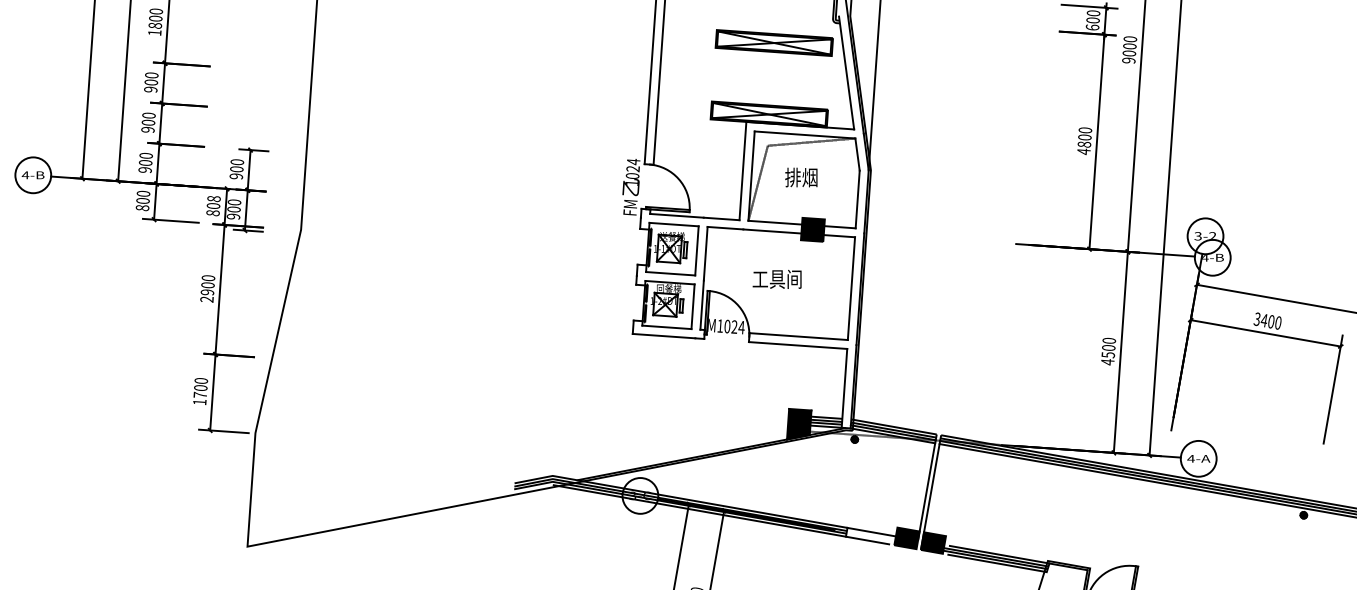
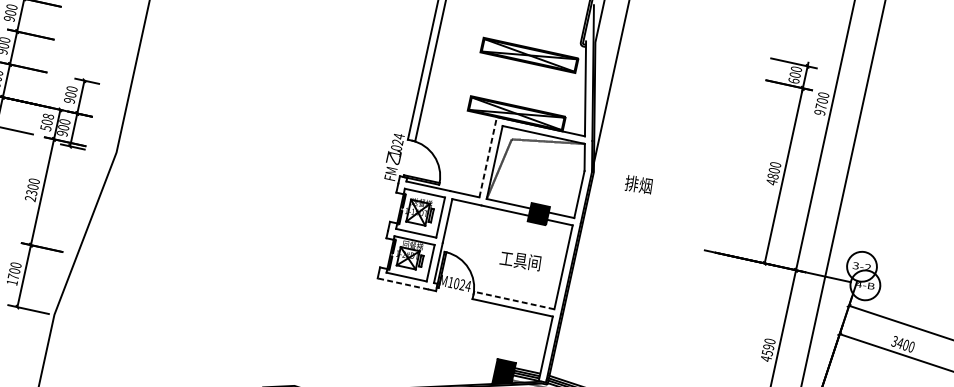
text: (1129, 53) -> (821, 106), 9000 -> 9700
line: (742, 170) -> (487, 156), solid -> dashed
text: (801, 177) -> (638, 184), moved
text: (212, 213) -> (45, 128), 808 -> 508
text: (776, 278) -> (520, 260), moved
text: (207, 292) -> (31, 193), 2900 -> 2300
line: (663, 336) -> (402, 284), solid -> dashed
line: (798, 336) -> (514, 300), solid -> dashed
text: (1108, 347) -> (768, 346), 4500 -> 4590

